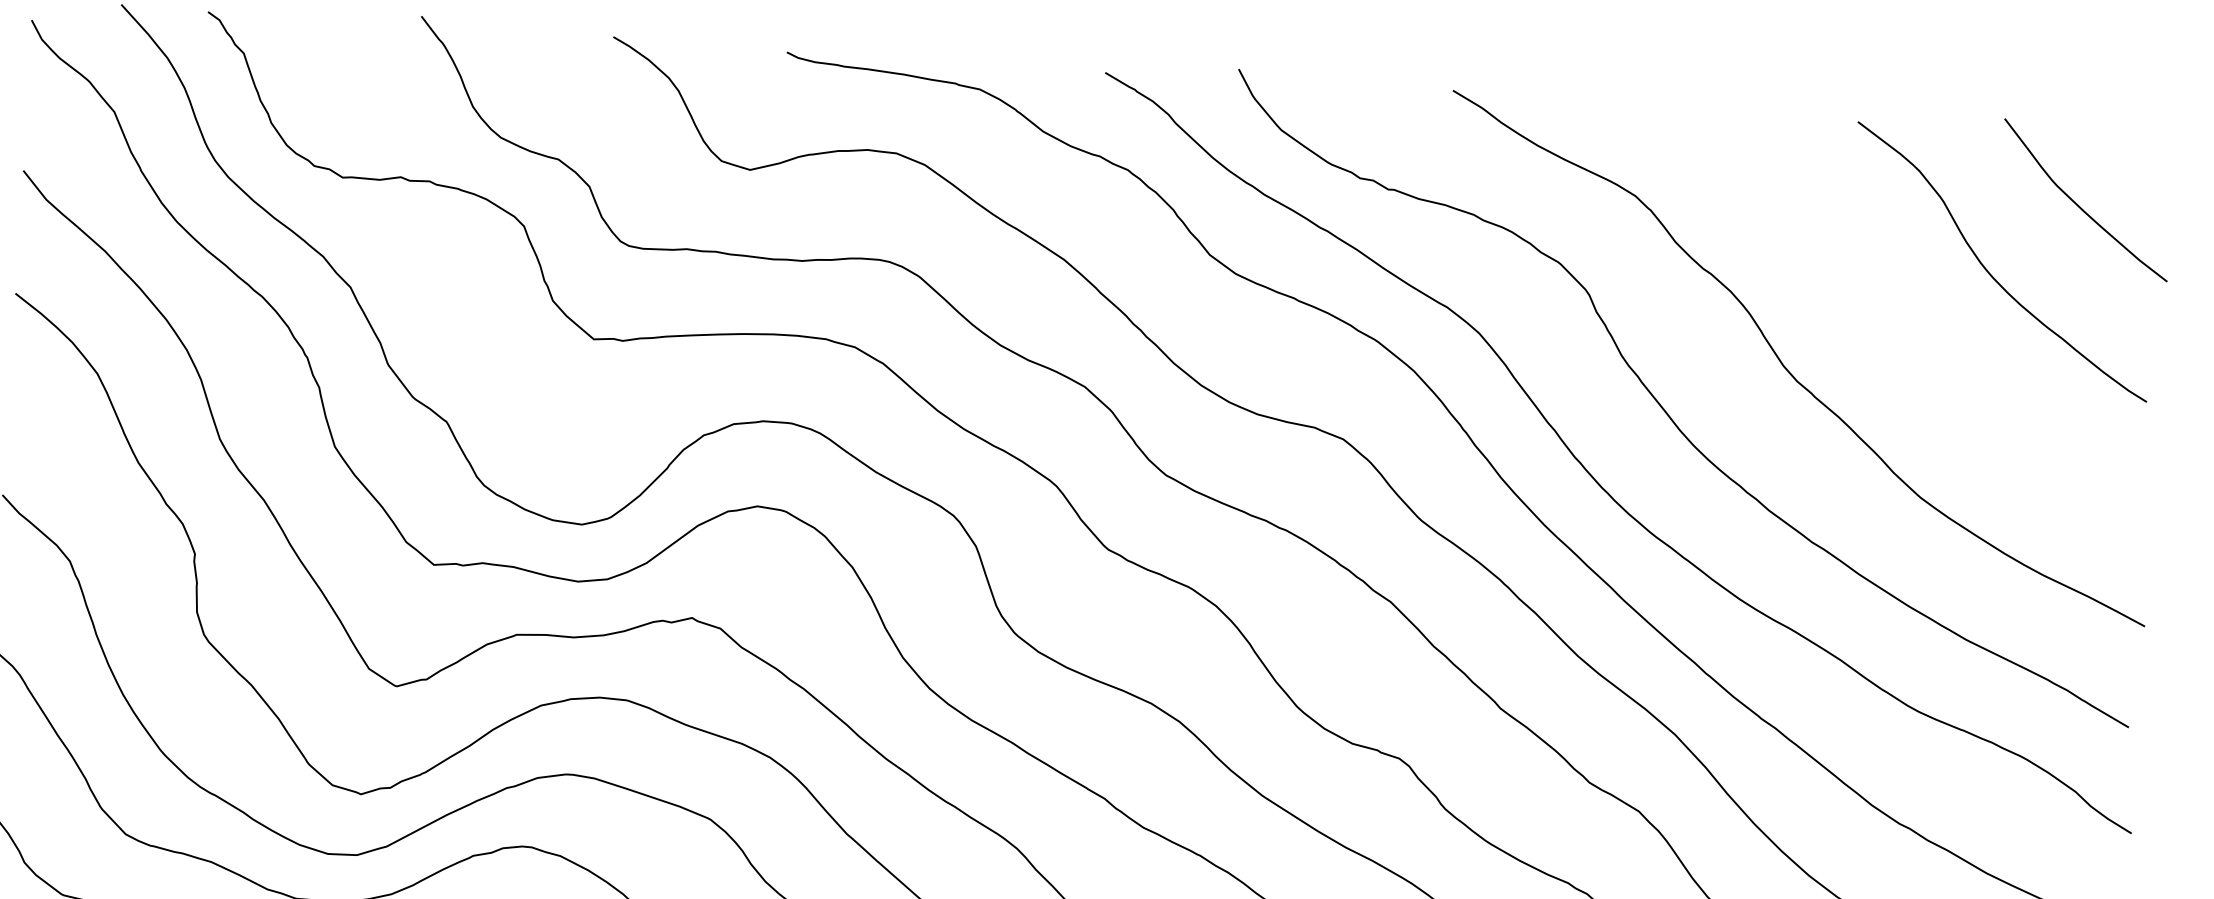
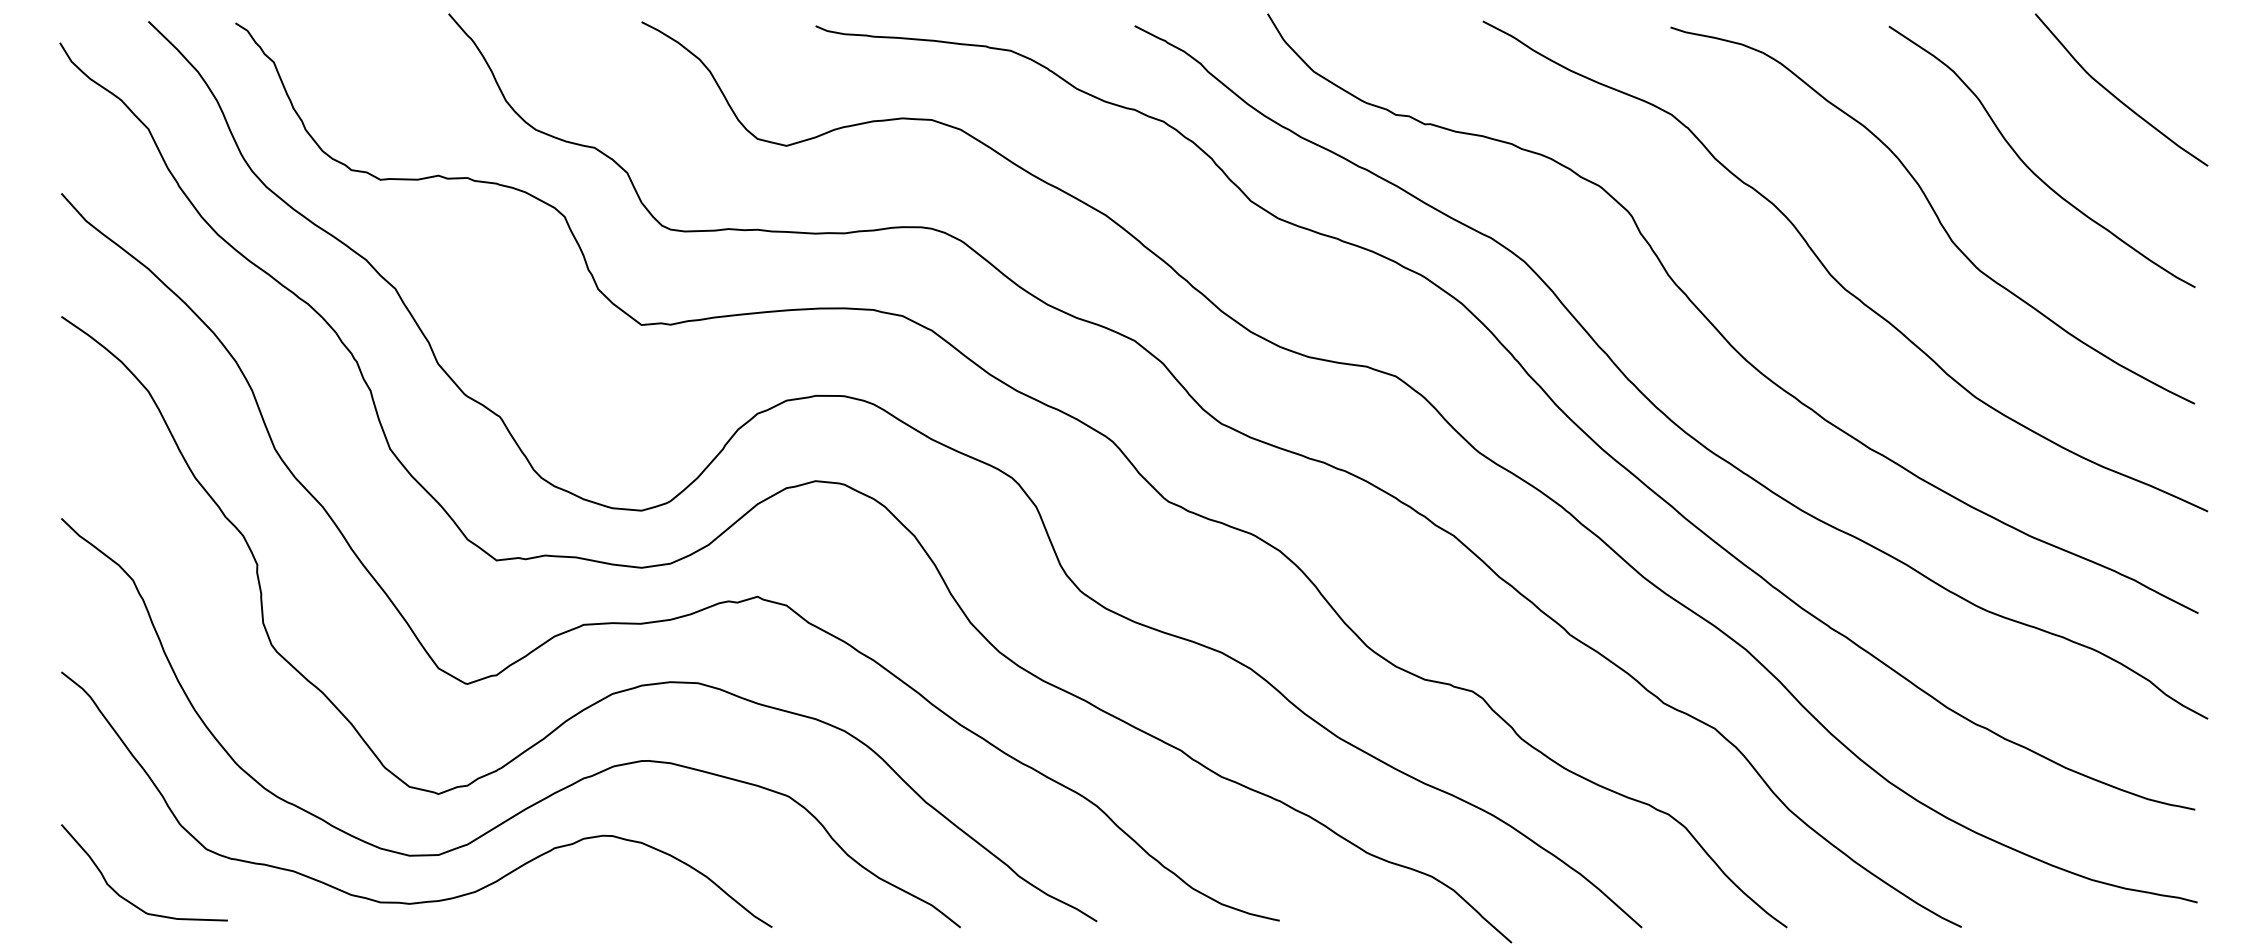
curve: (1891, 311) -> (1934, 213), added

